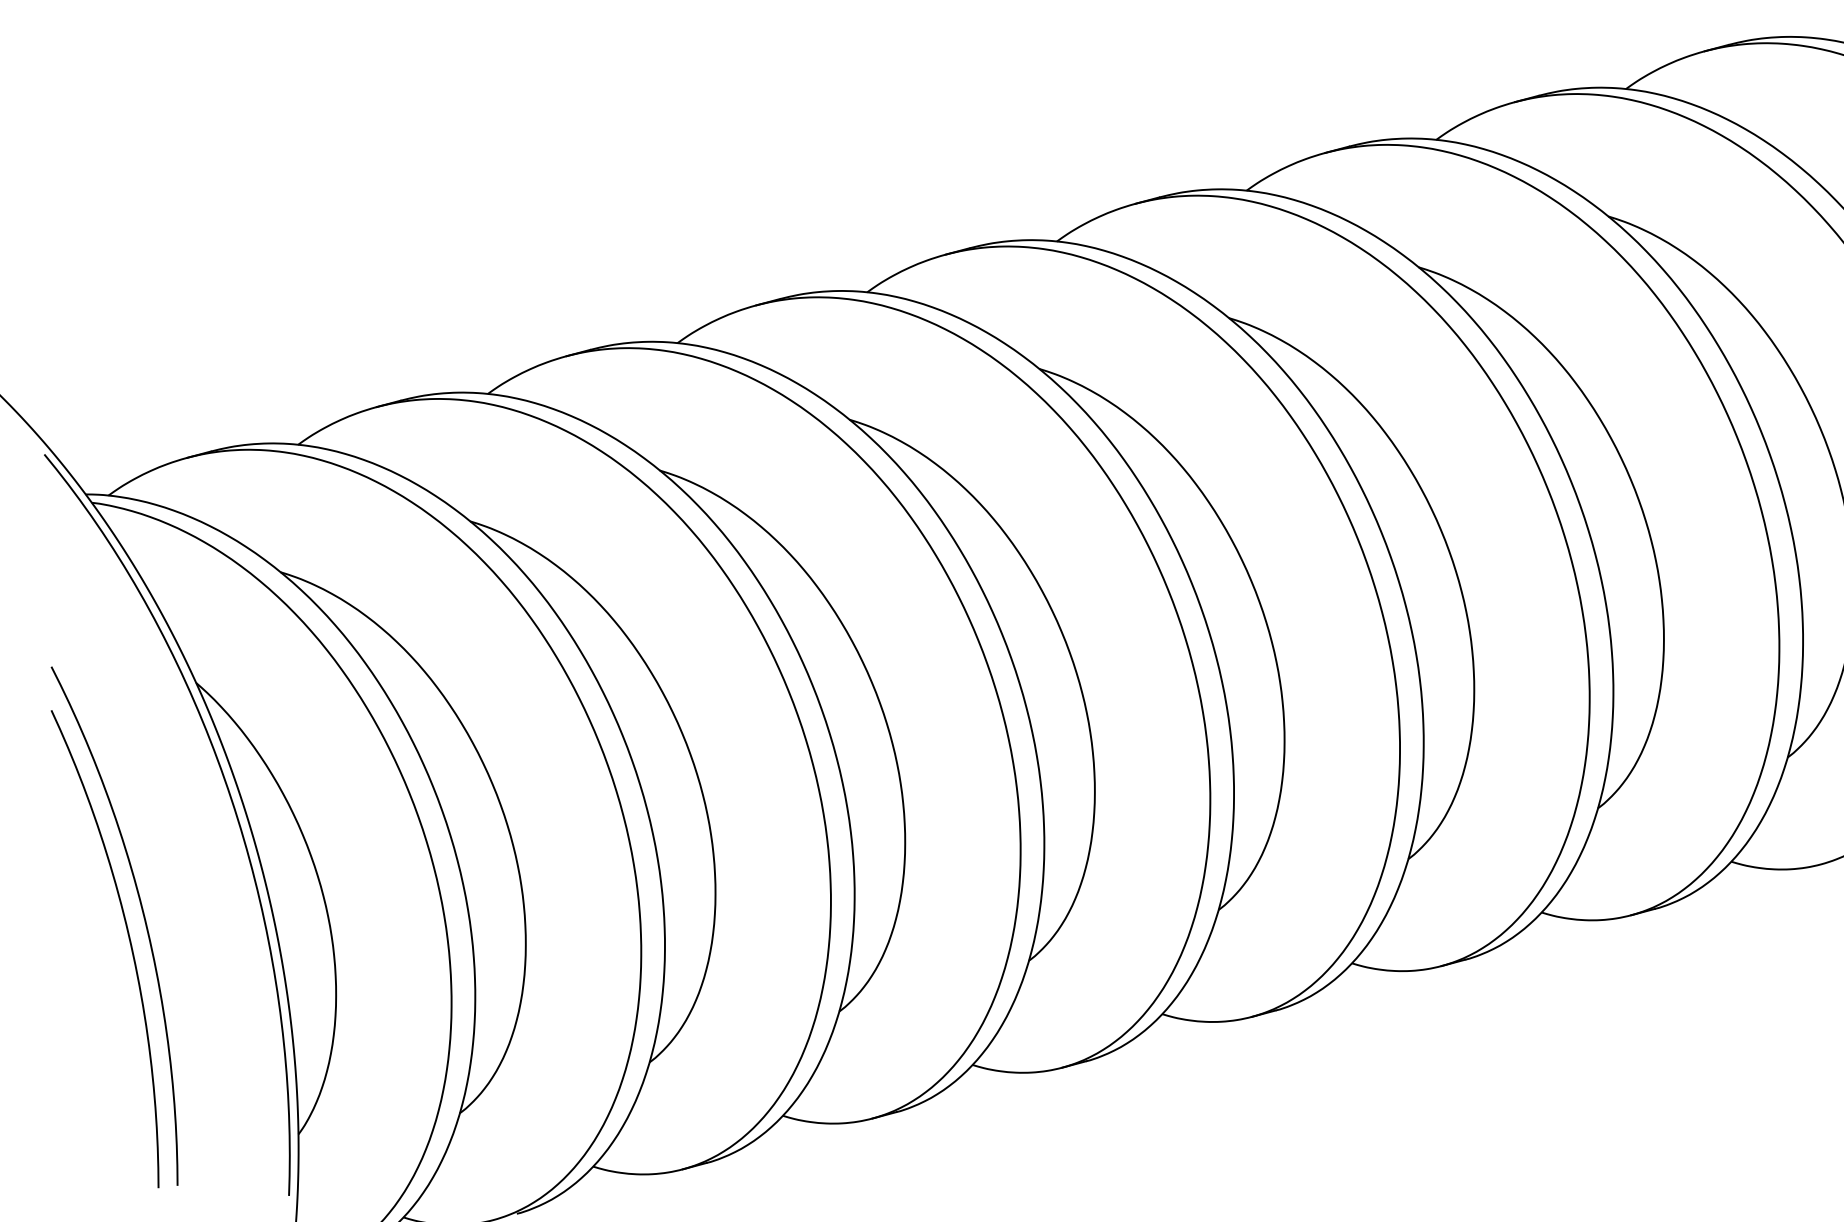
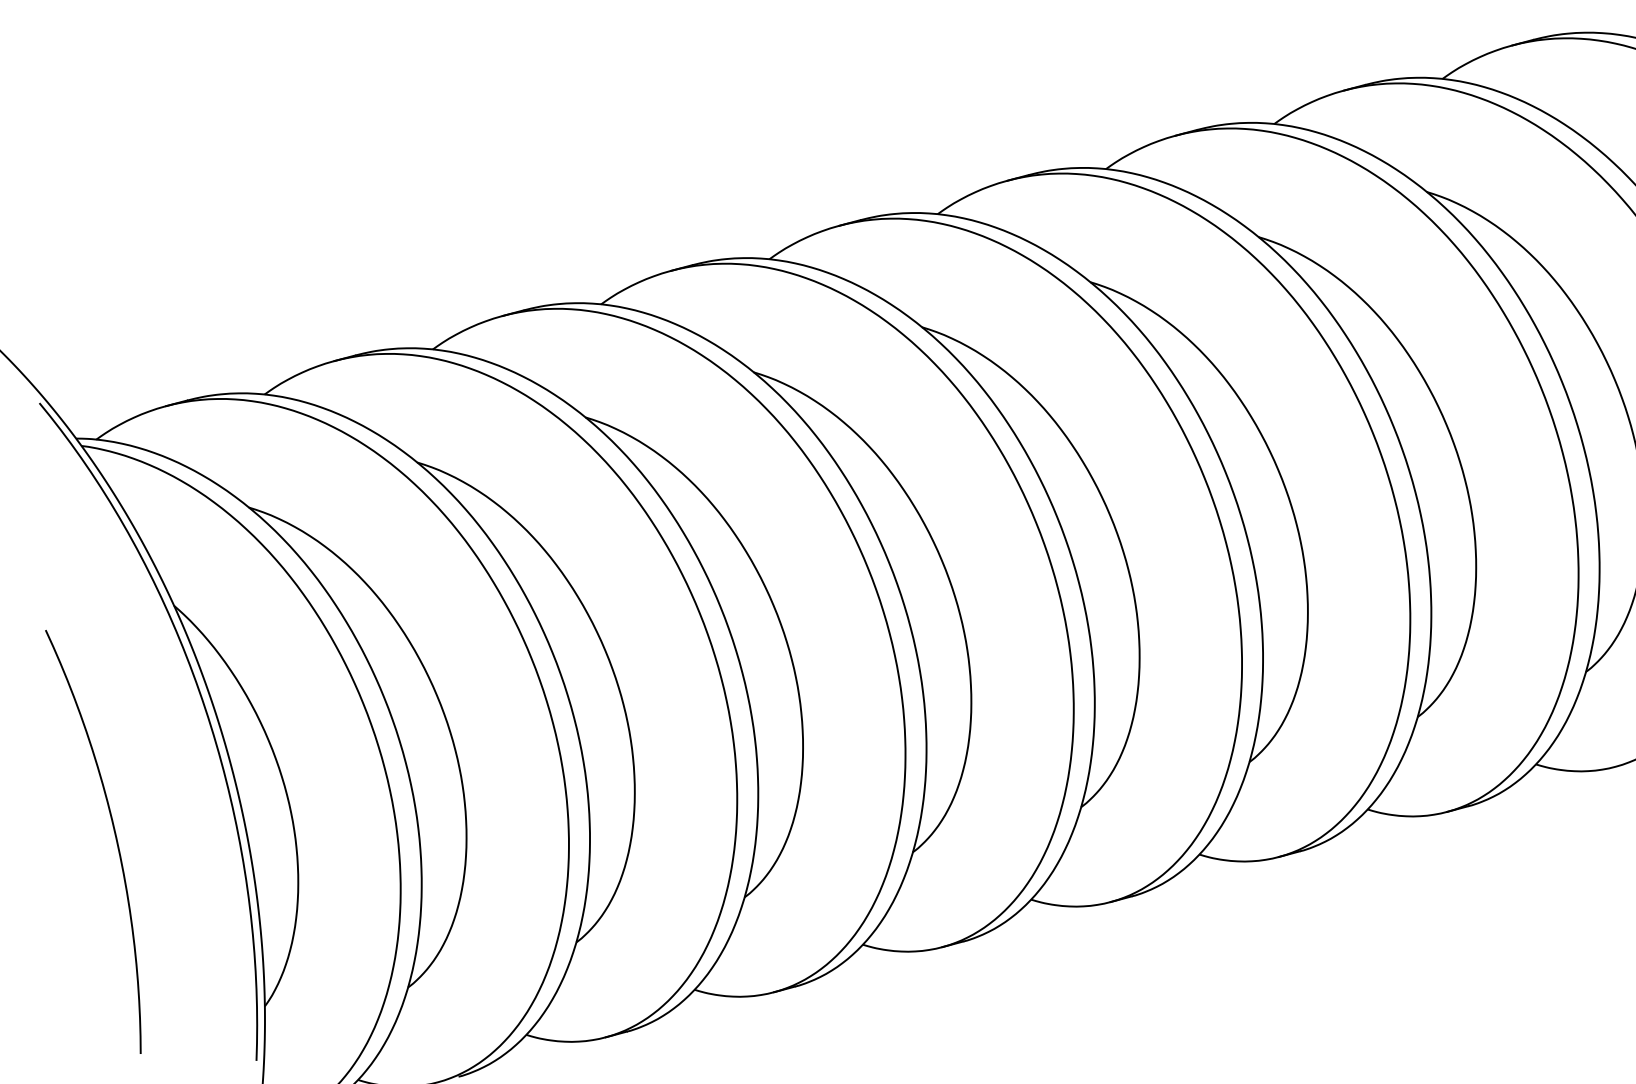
curve: (143, 918) -> (127, 814), removed

